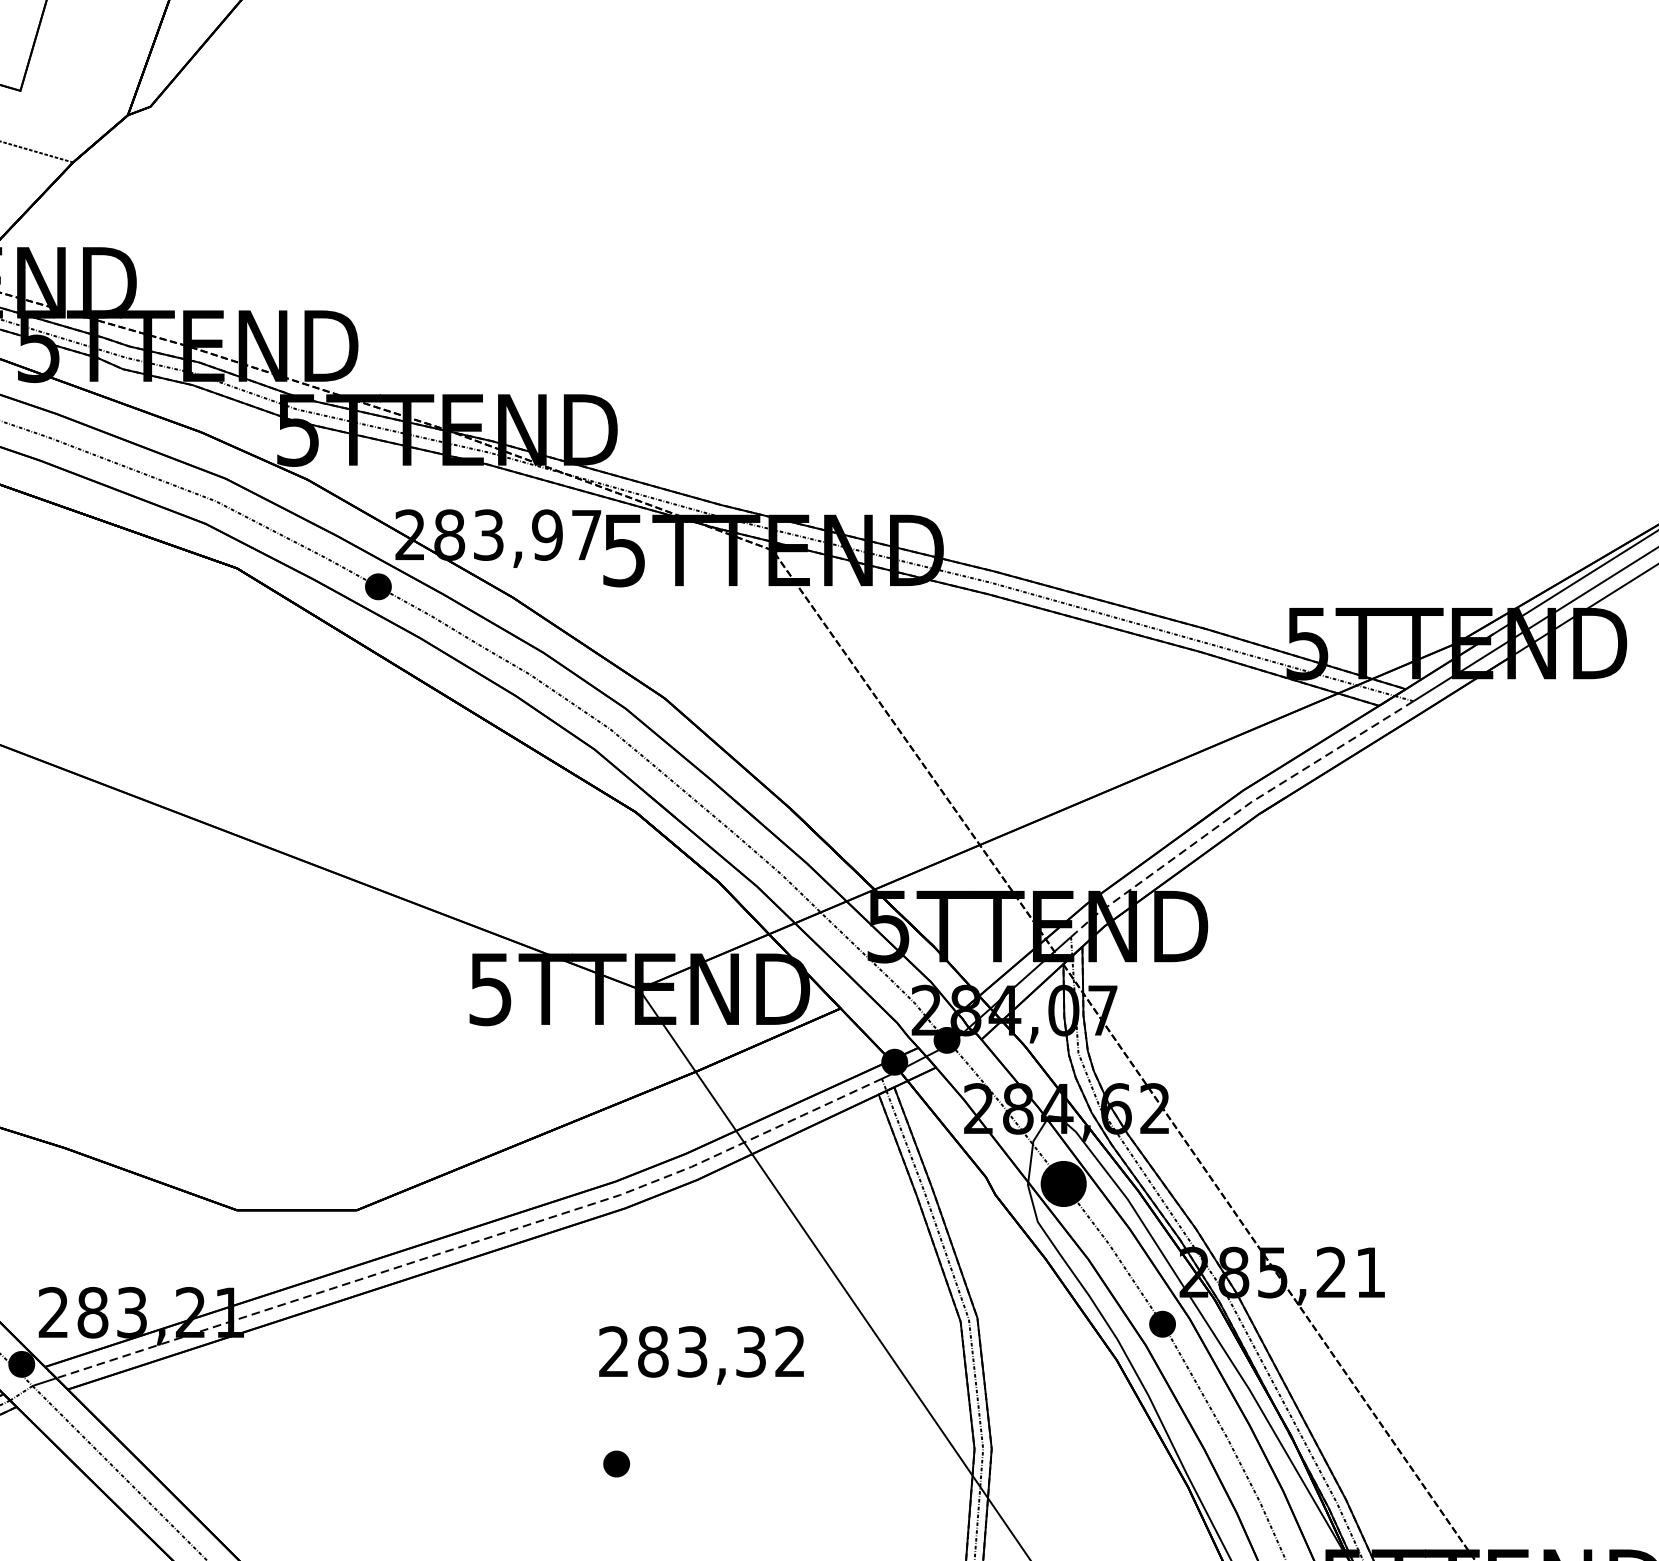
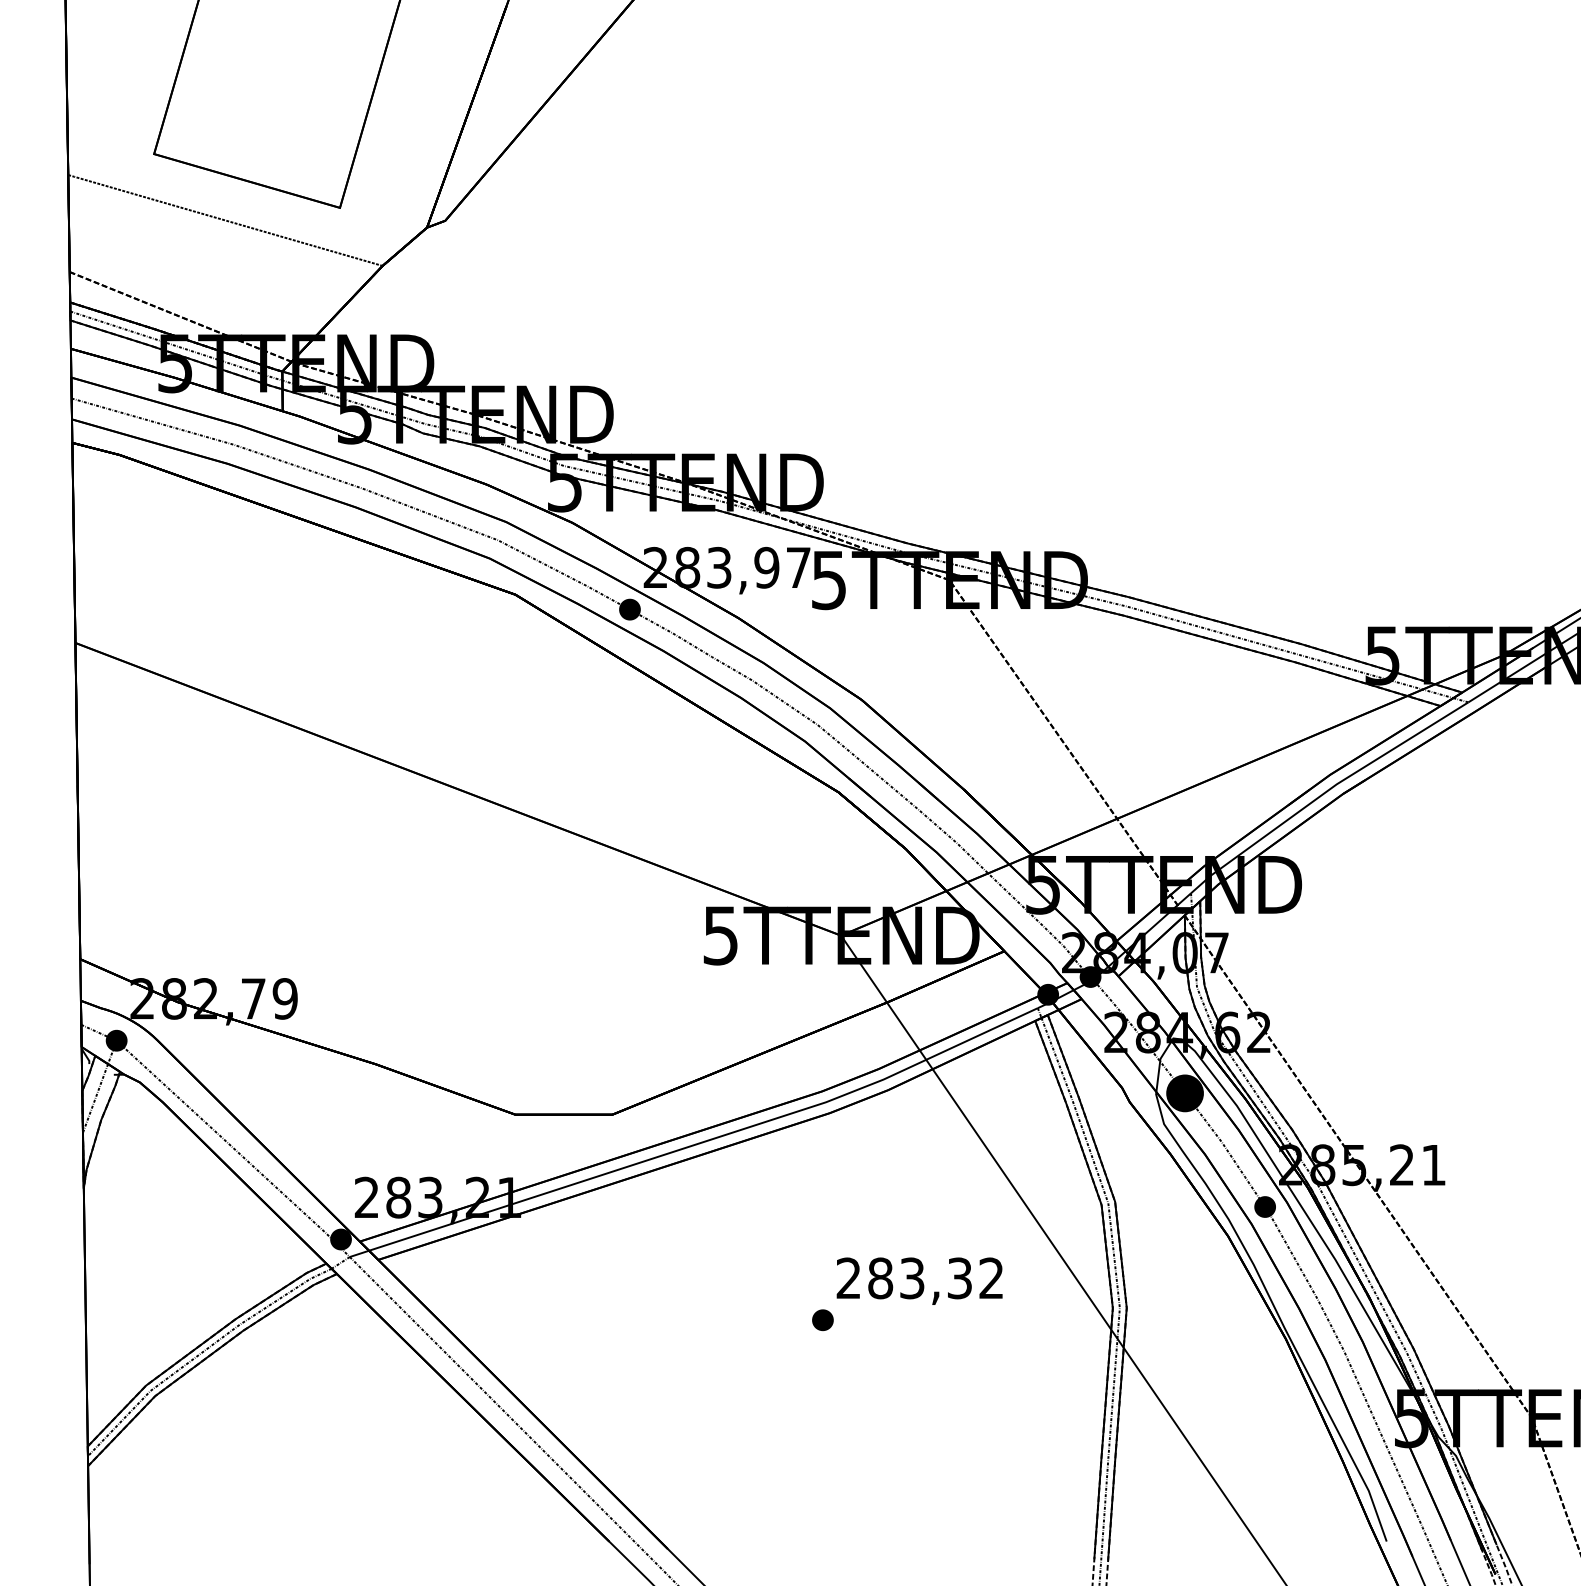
line: (1237, 812) -> (1325, 792), dashed -> solid
line: (475, 1242) -> (708, 1140), dashed -> solid
text: (701, 1354) -> (919, 1280), moved

